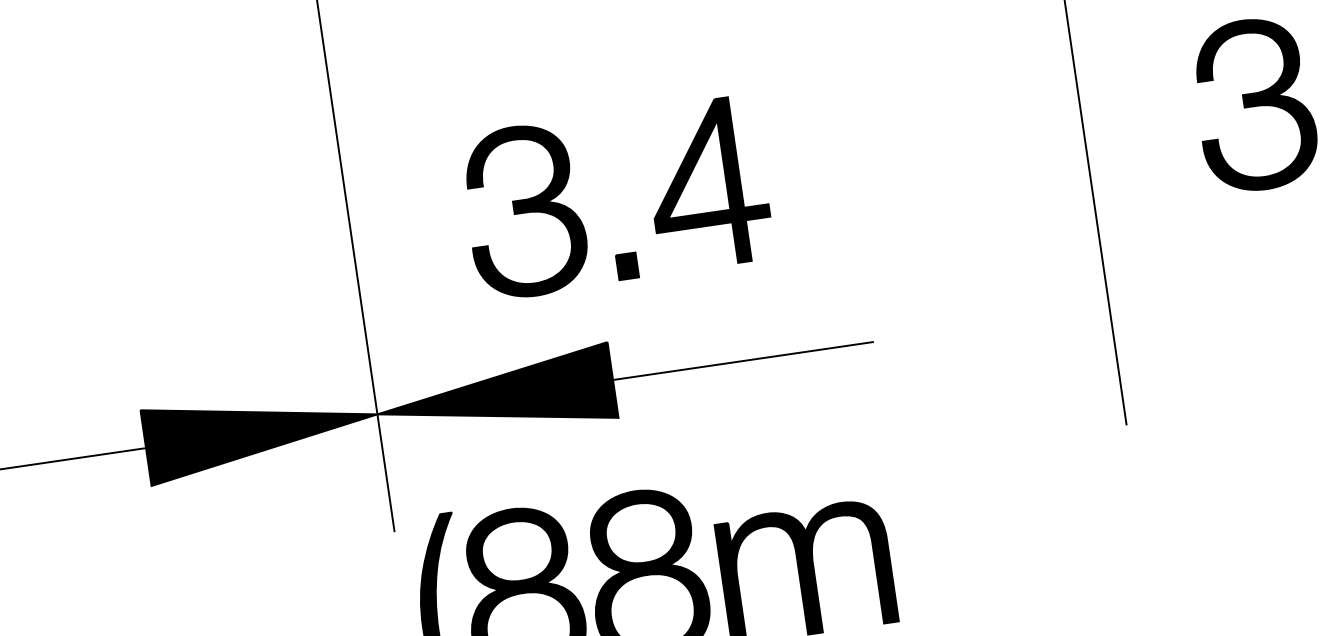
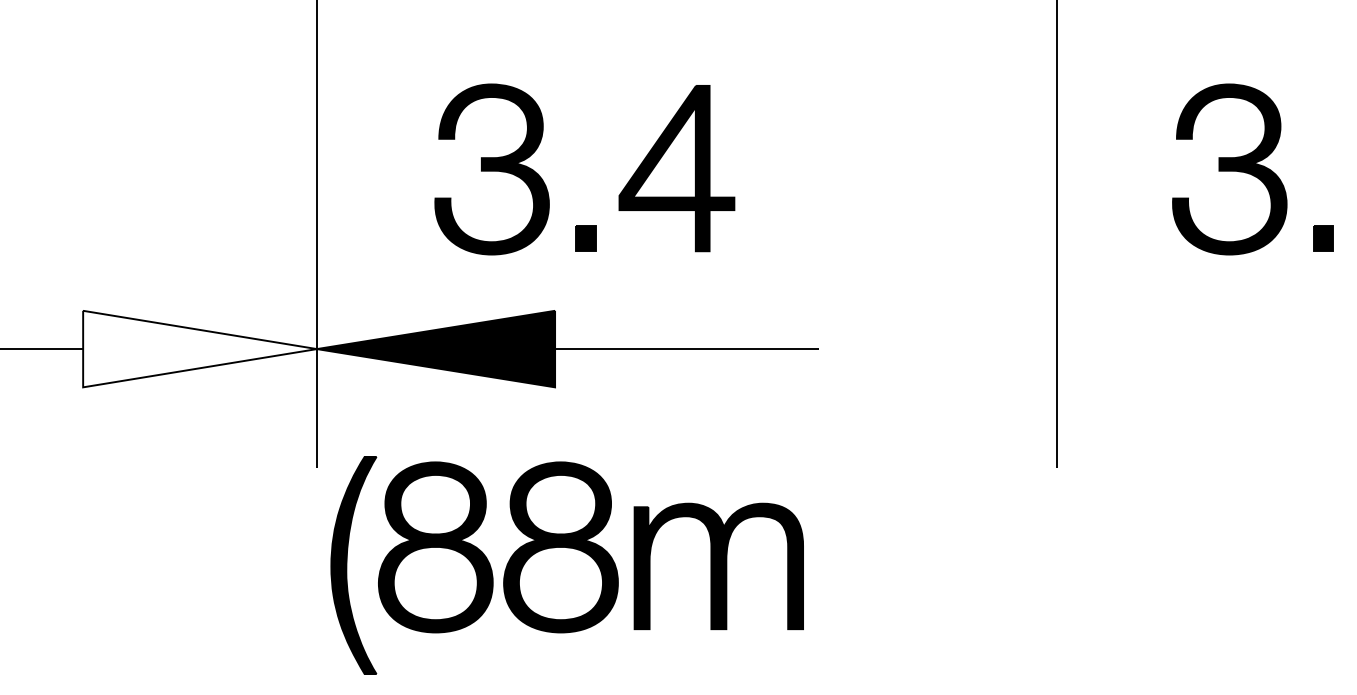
fill: (262, 430) -> (200, 348), removed

